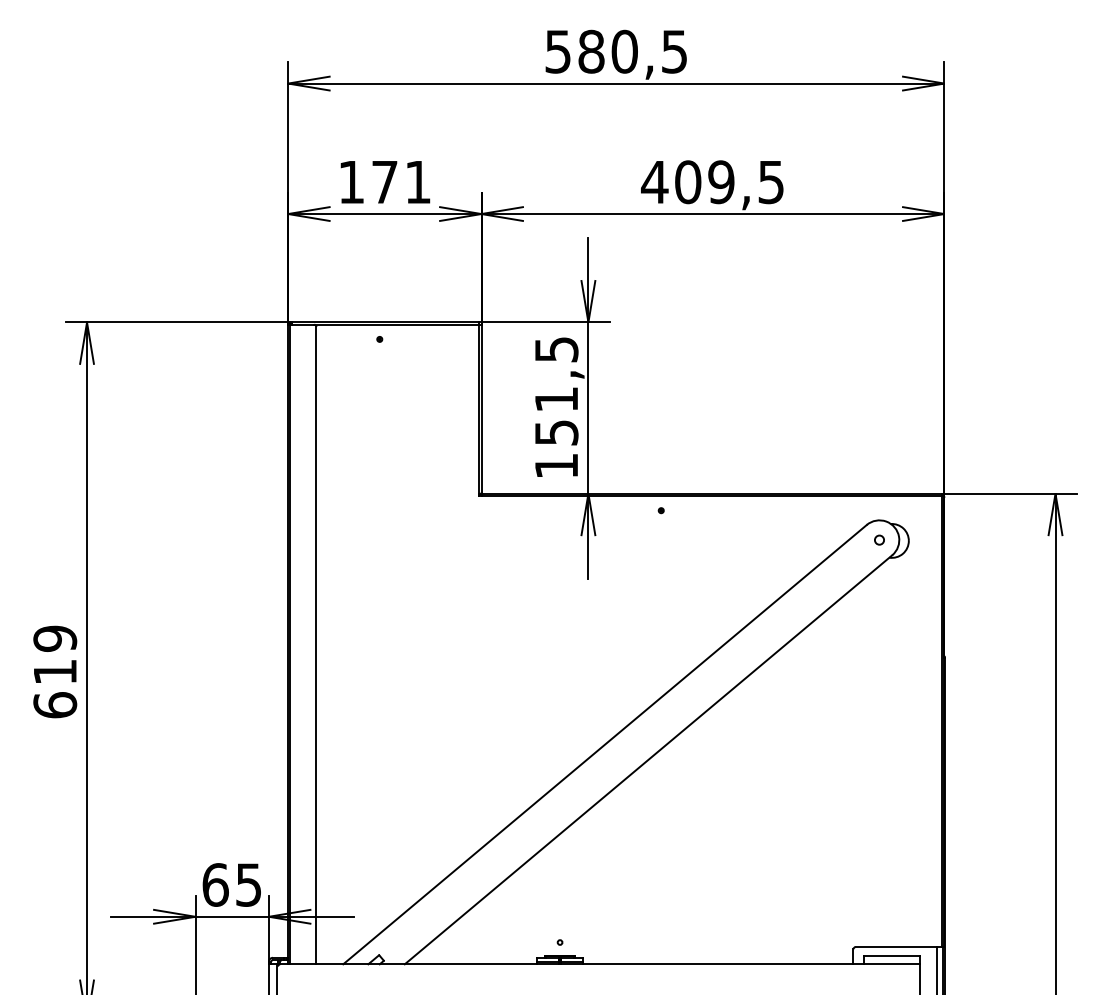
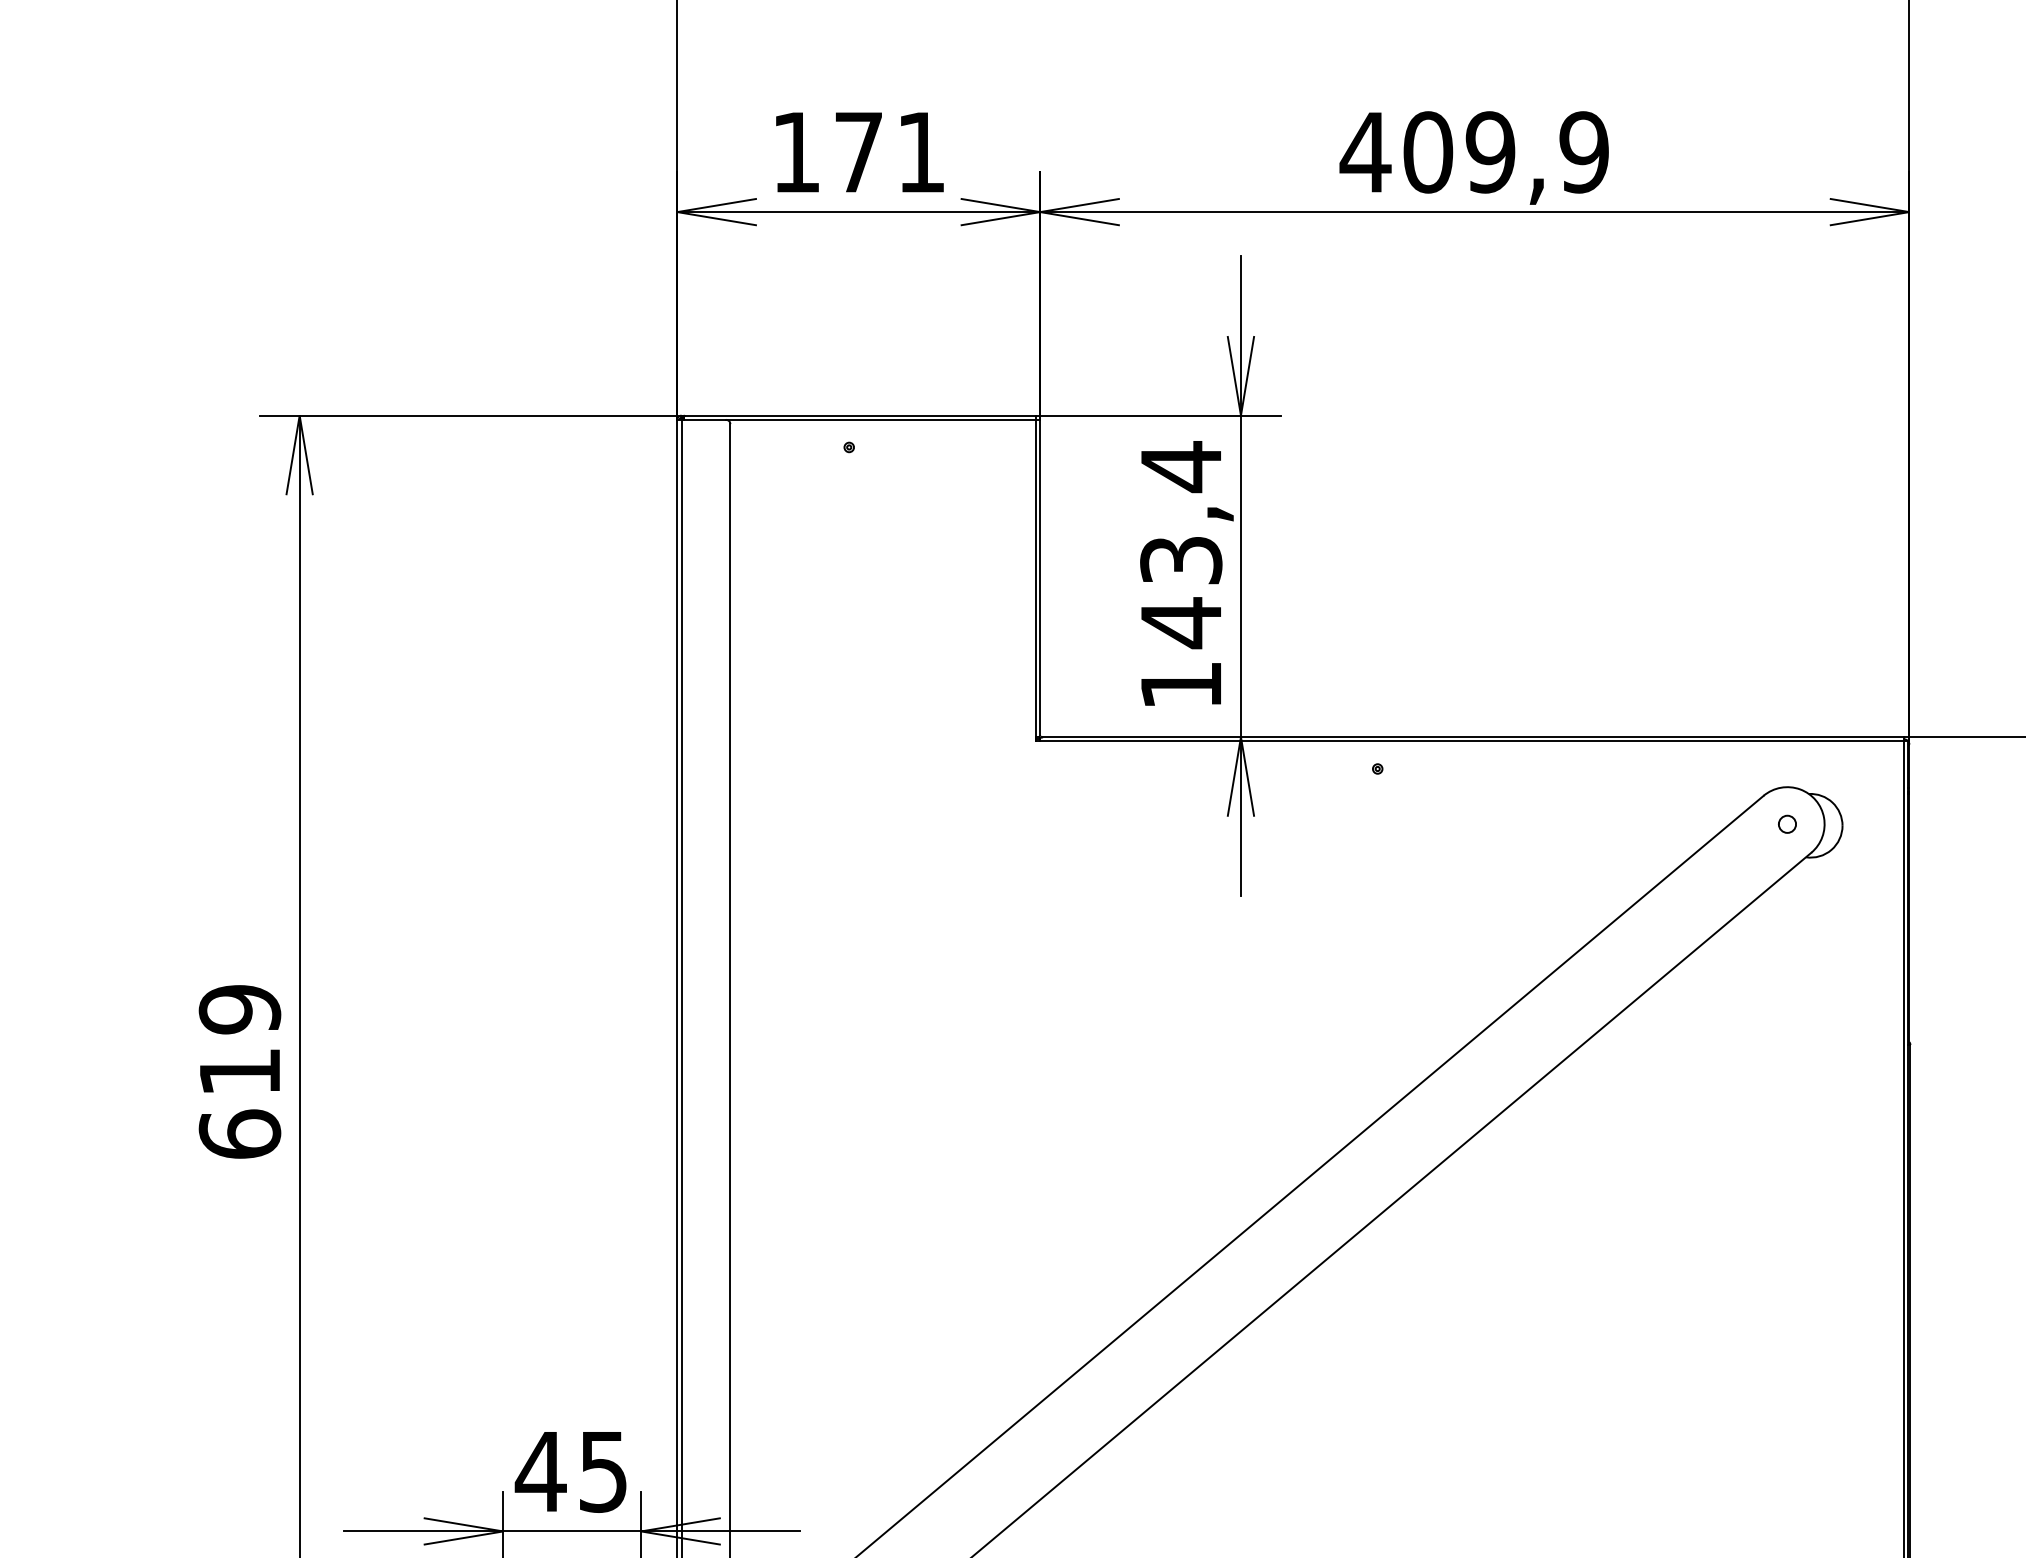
text: (771, 181) -> (1584, 150), 409,5 -> 409,9
text: (556, 391) -> (1181, 545), 151,5 -> 143,4
text: (215, 884) -> (540, 1470), 65 -> 45

